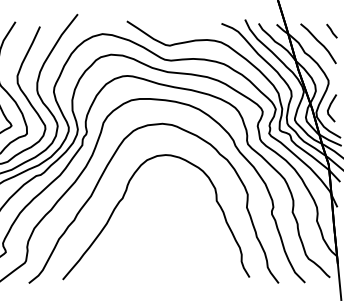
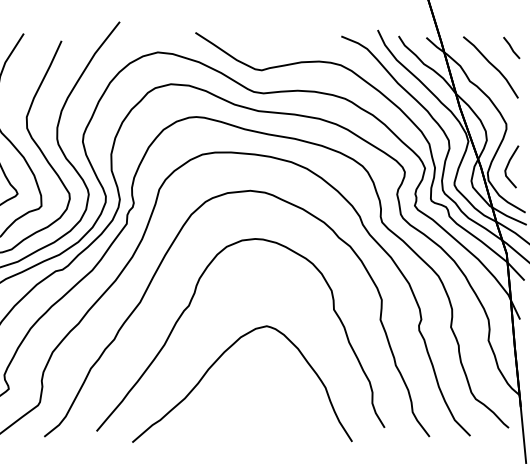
curve: (142, 233) -> (219, 359), added

